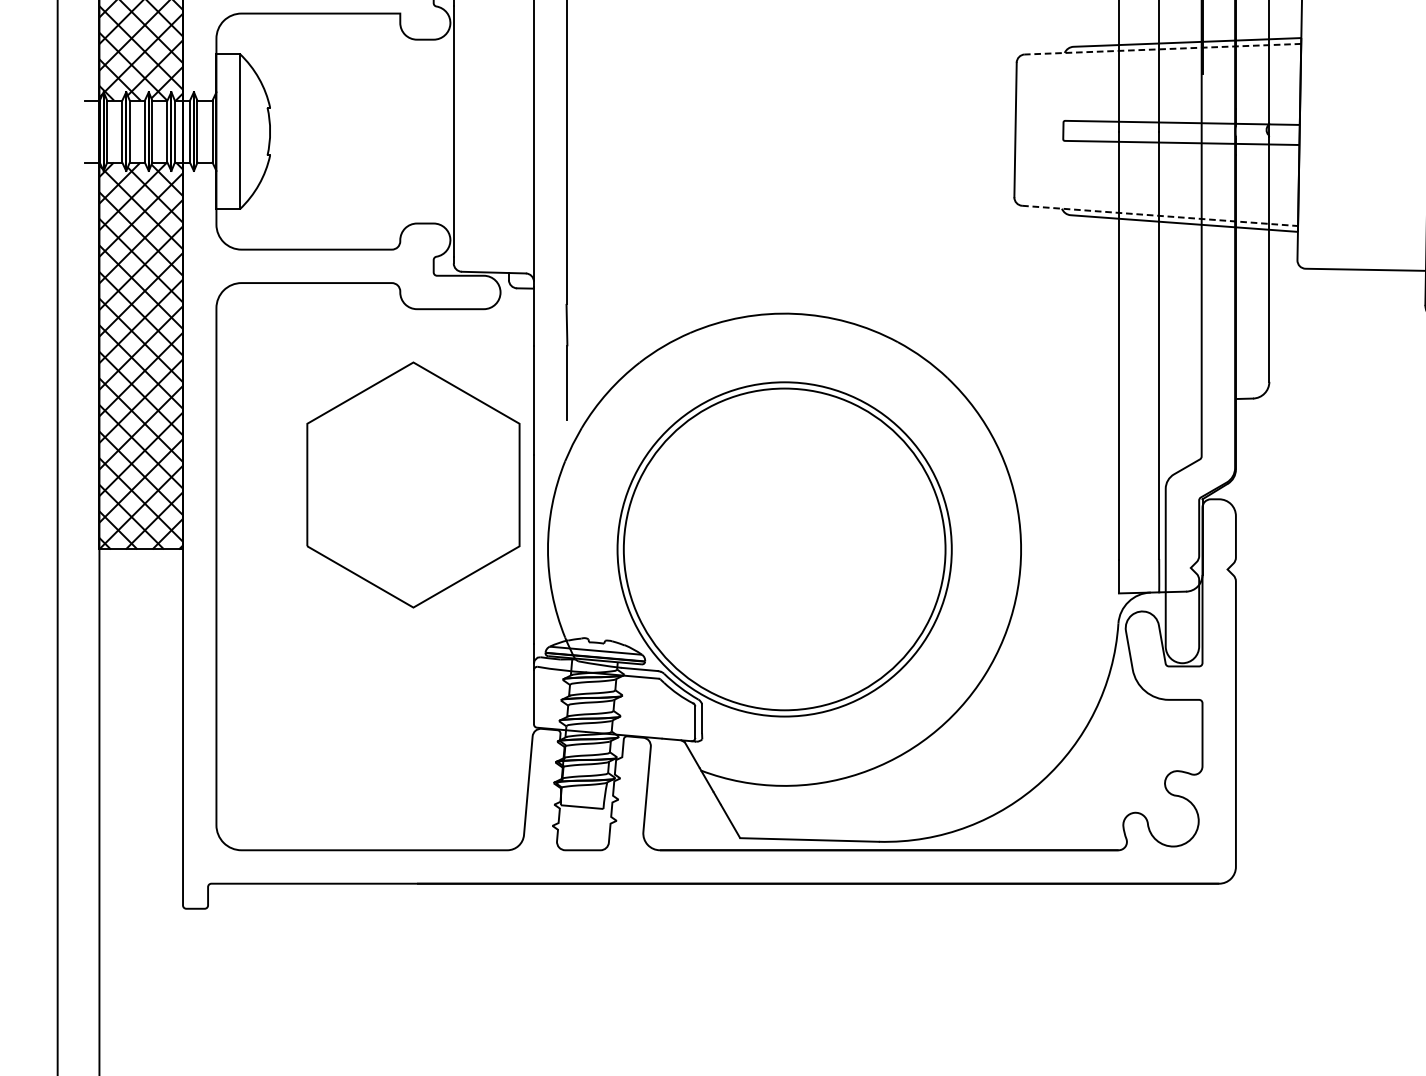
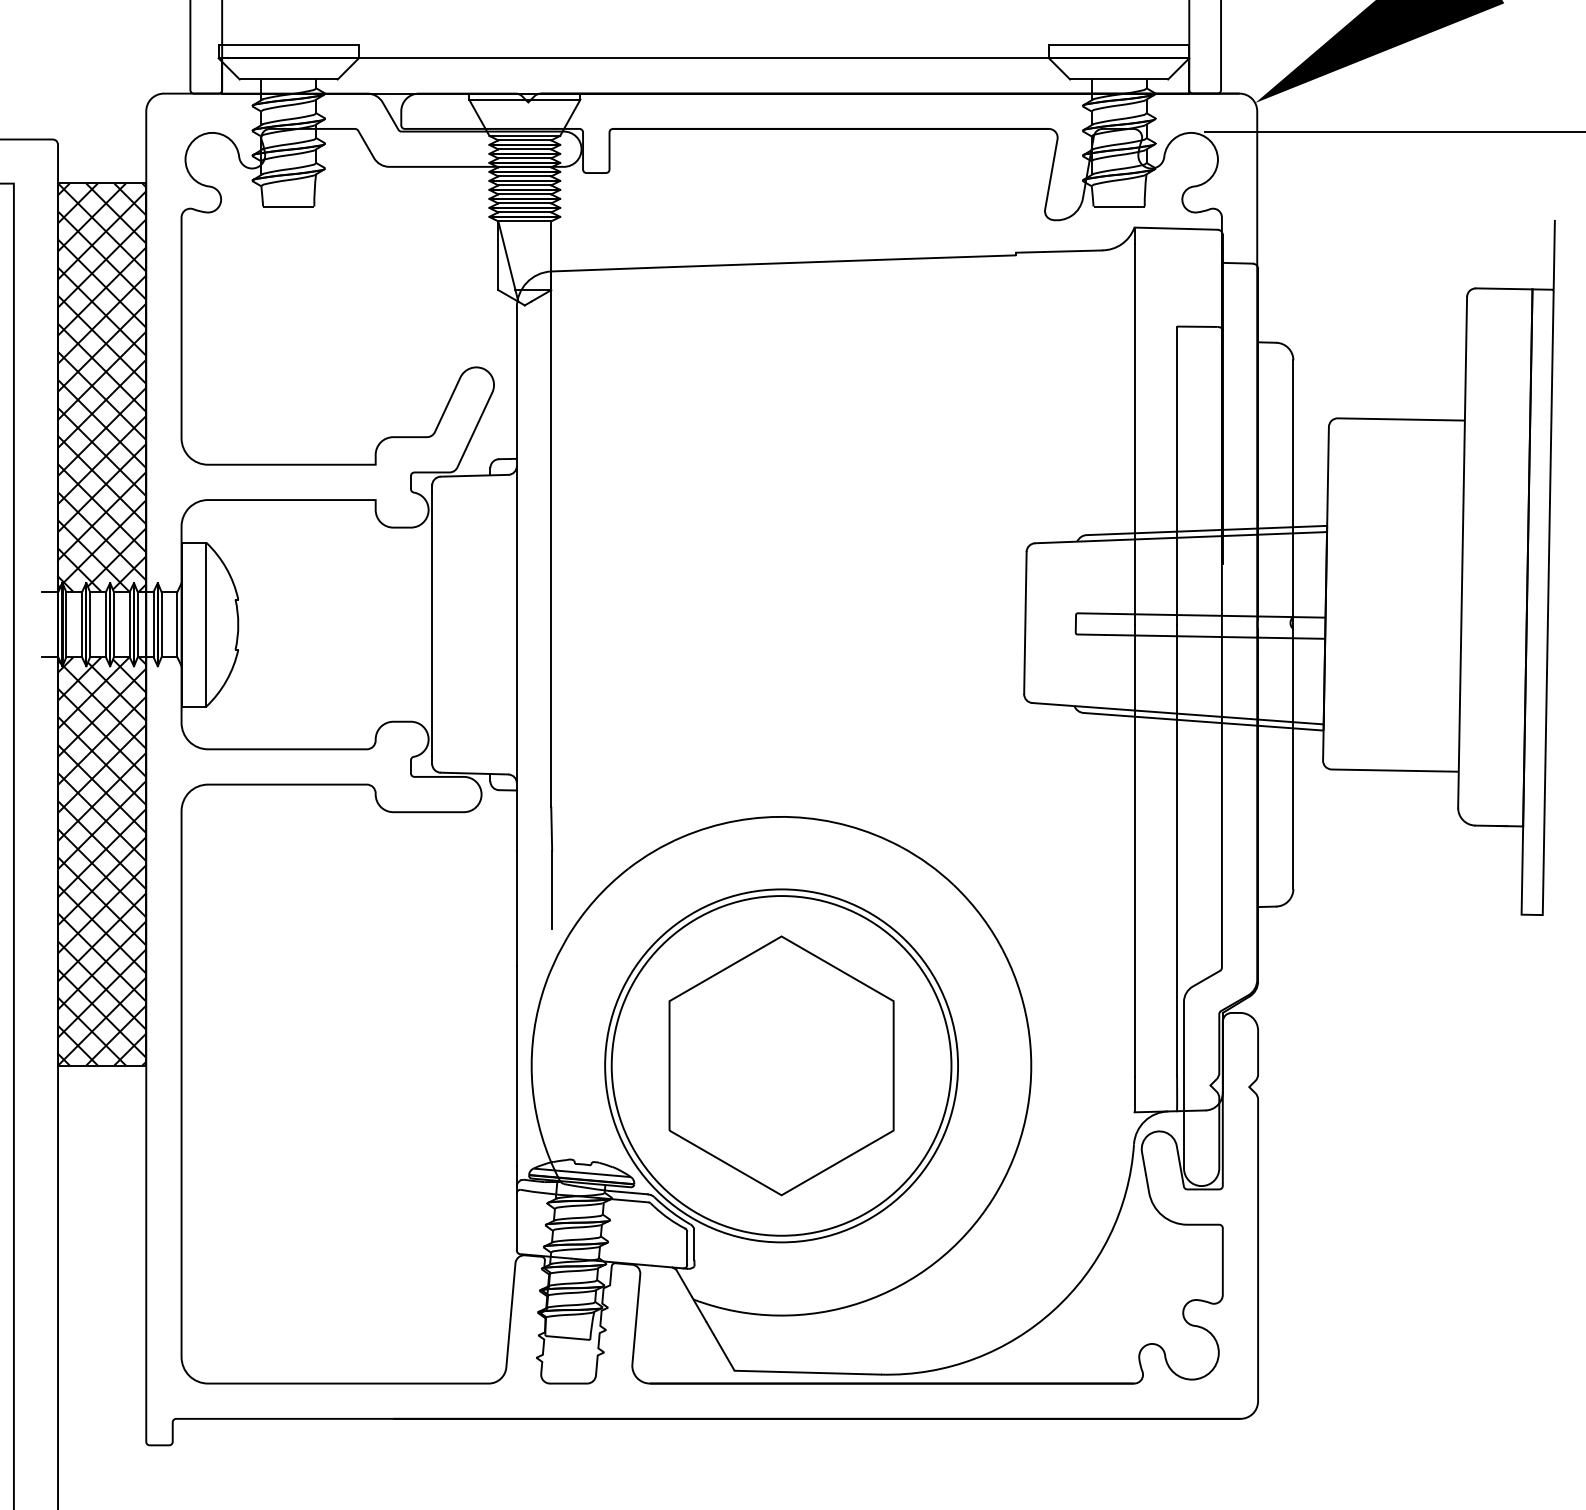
line: (1162, 49) -> (1180, 537), dashed -> solid
line: (1160, 215) -> (1178, 713), dashed -> solid
part: (413, 484) -> (781, 1065), moved

